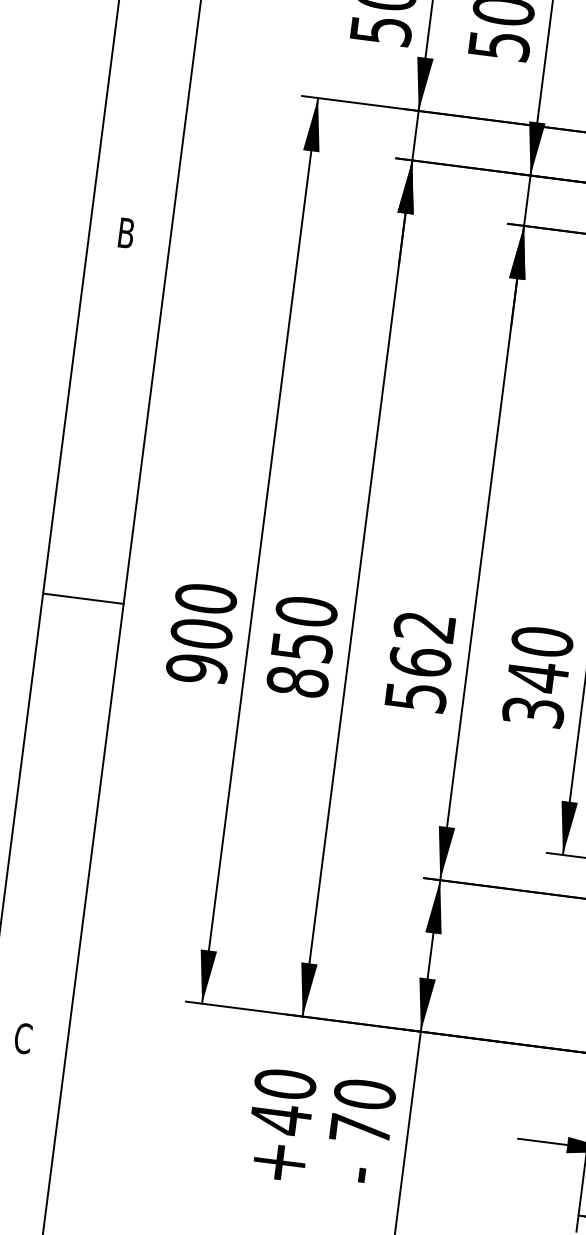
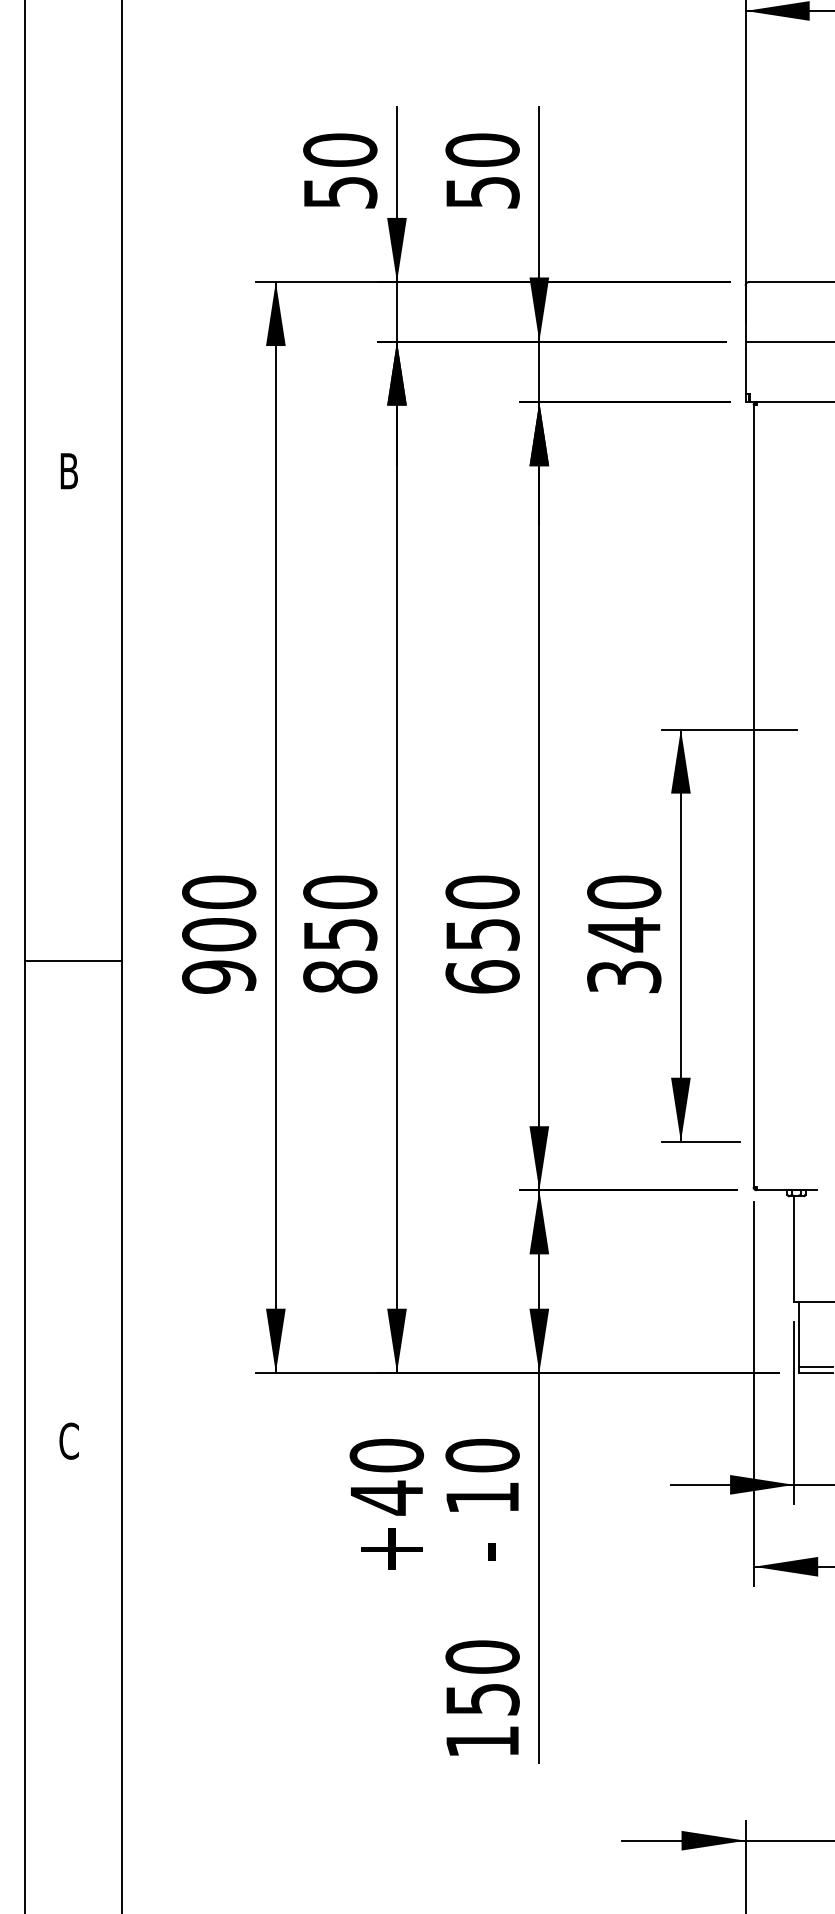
line: (83, 598) -> (73, 960), moved
text: (420, 661) -> (482, 934), 562 -> 650
text: (360, 1129) -> (482, 1497), 70 -> 10

